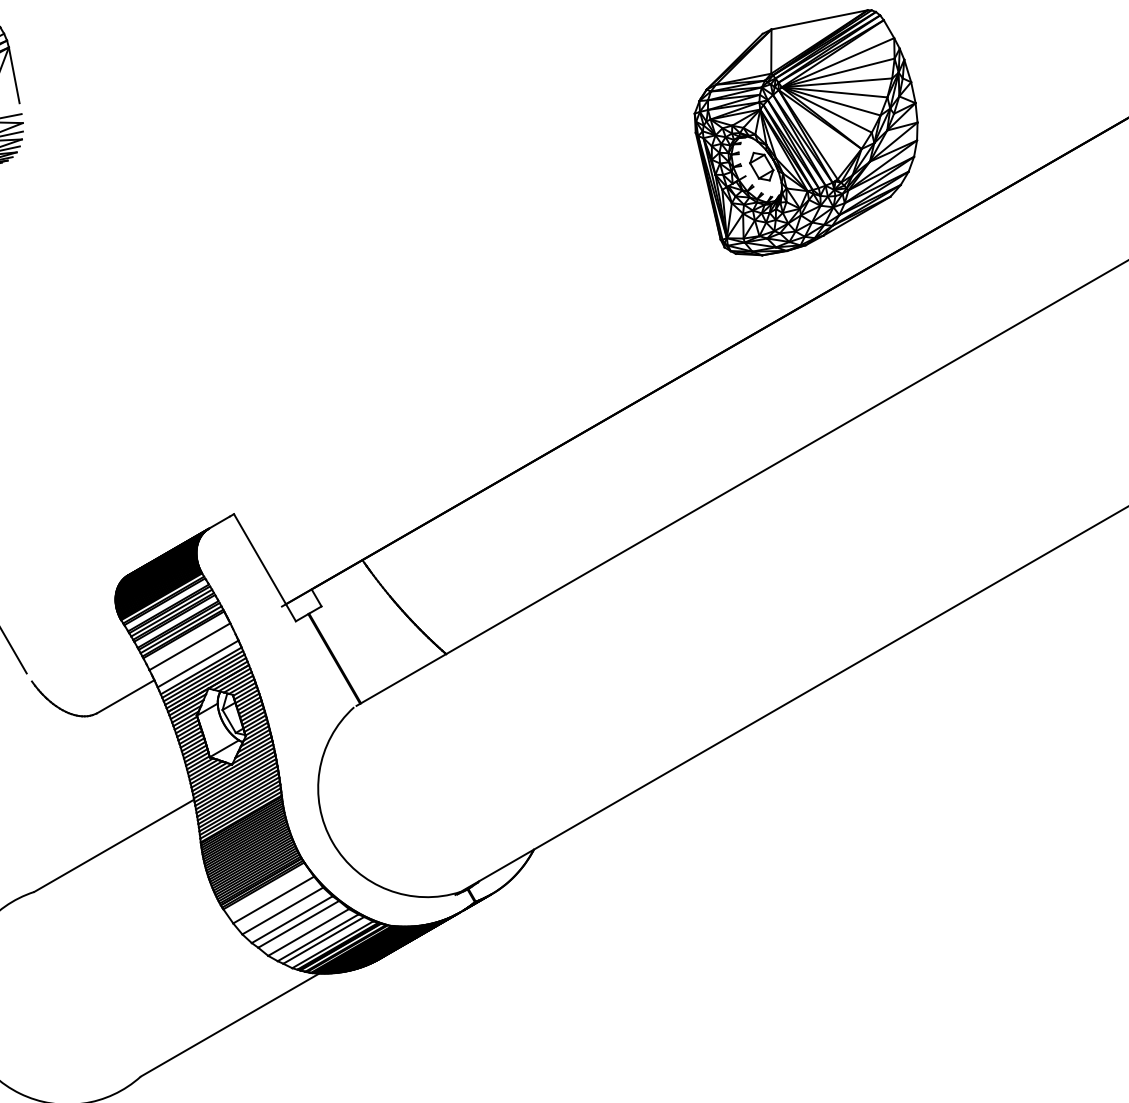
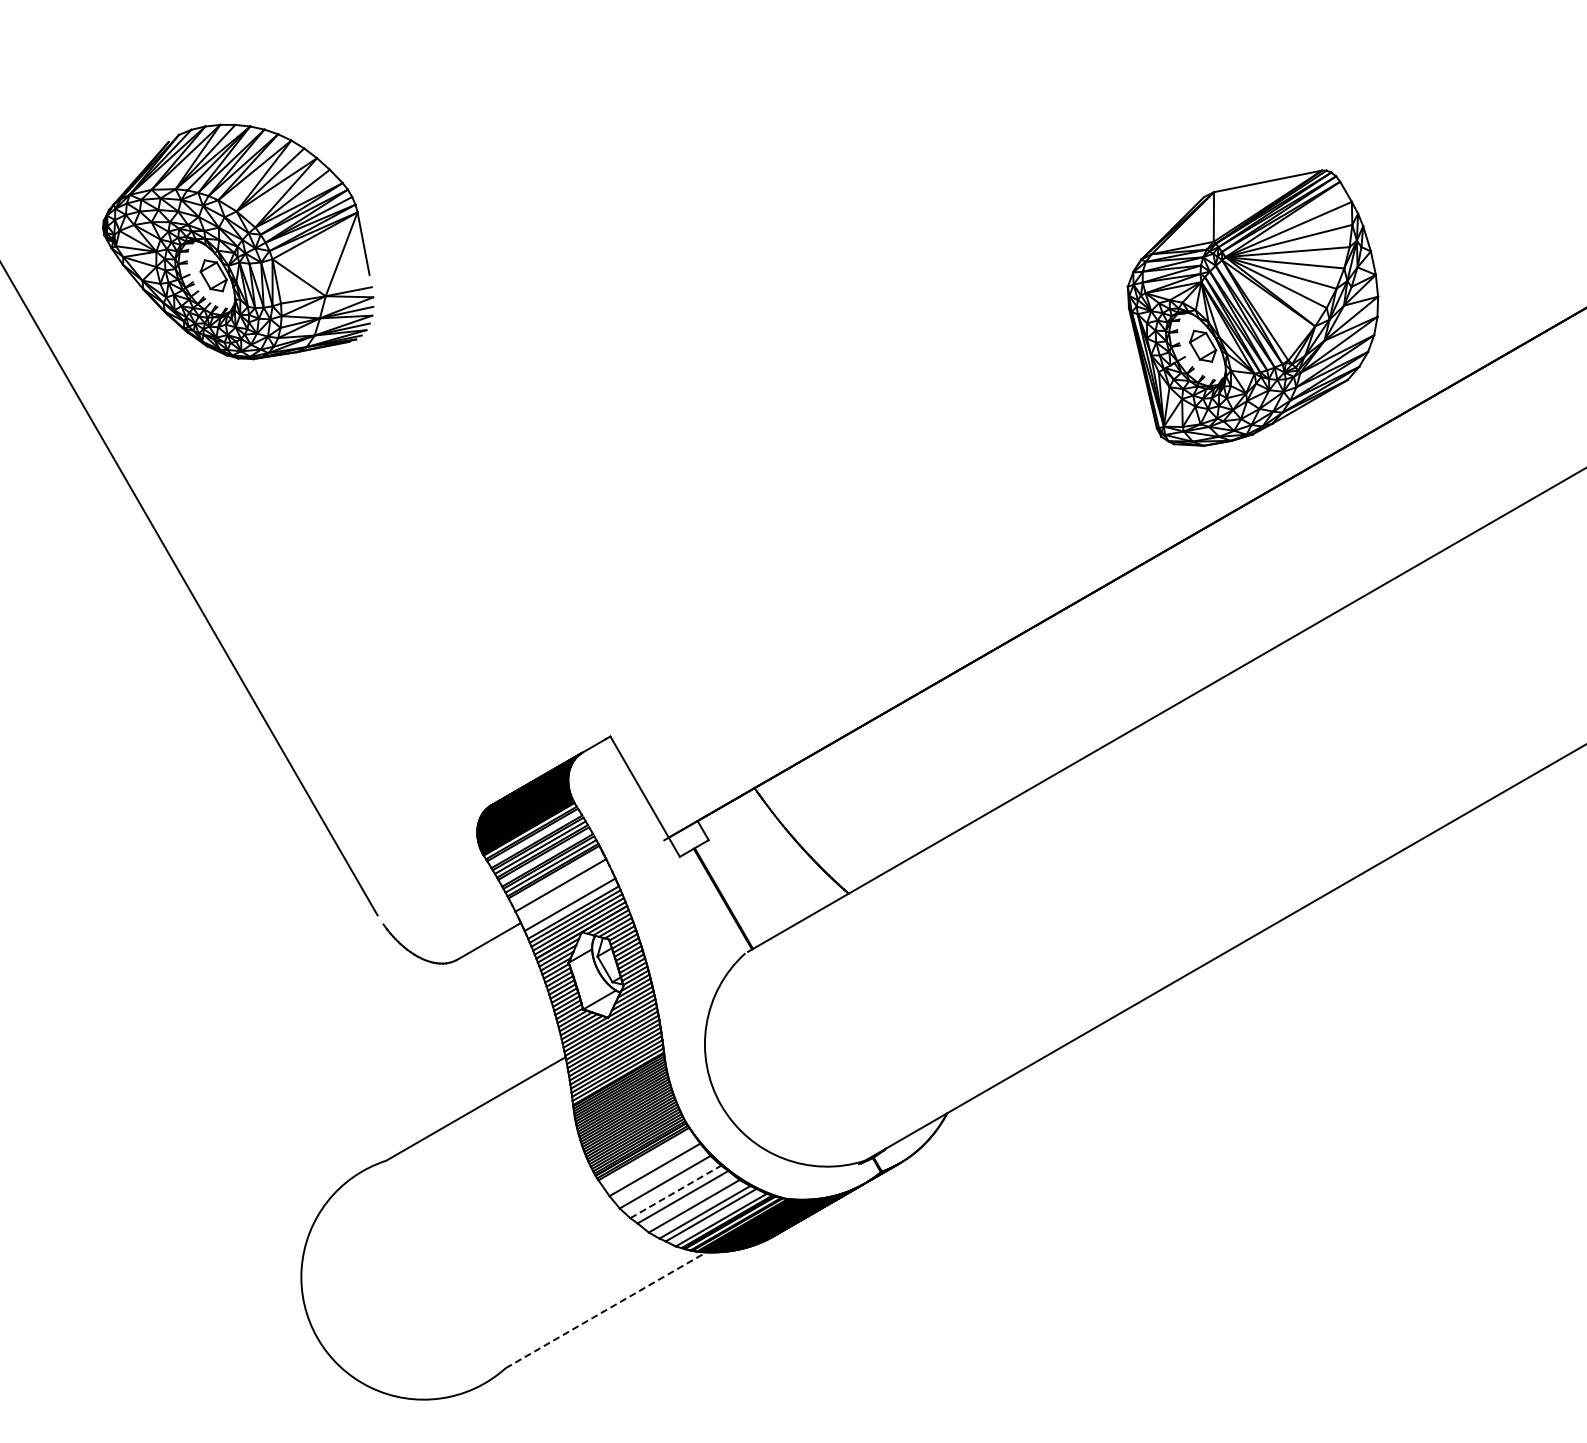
line: (292, 919) -> (676, 1191), solid -> dashed
line: (230, 1025) -> (606, 1310), solid -> dashed

